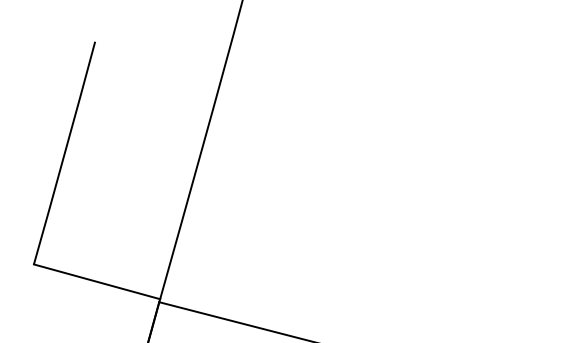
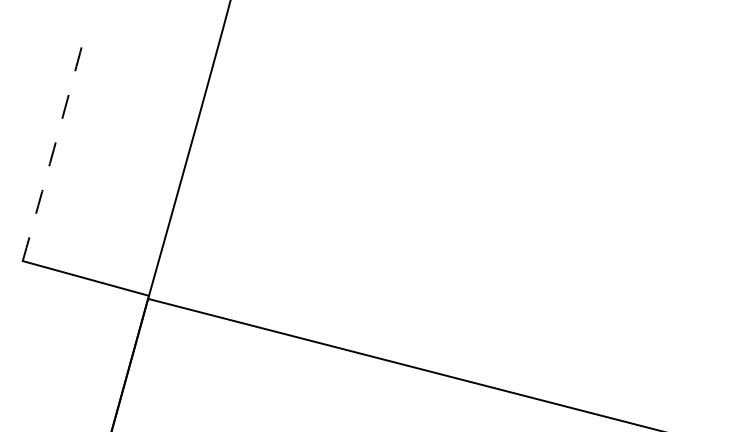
arc: (64, 152) -> (53, 149), solid -> dashed

